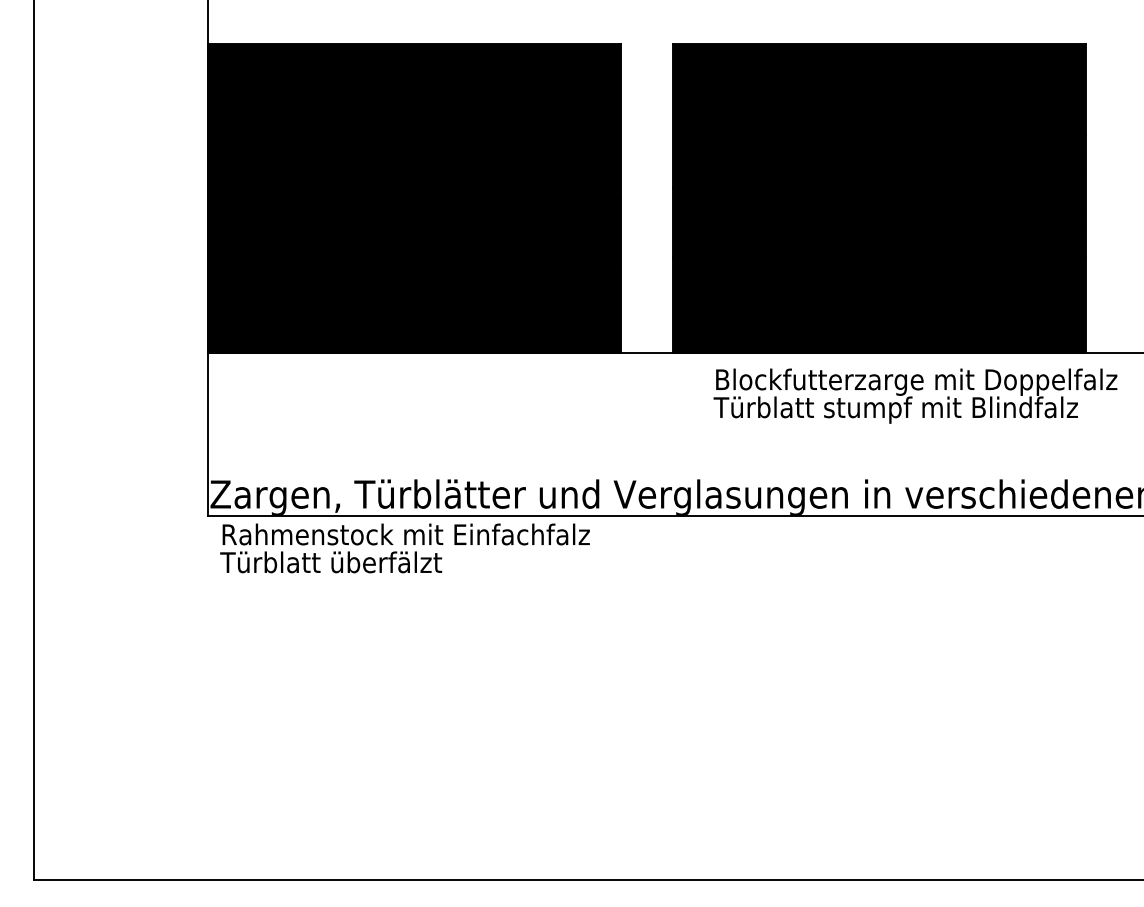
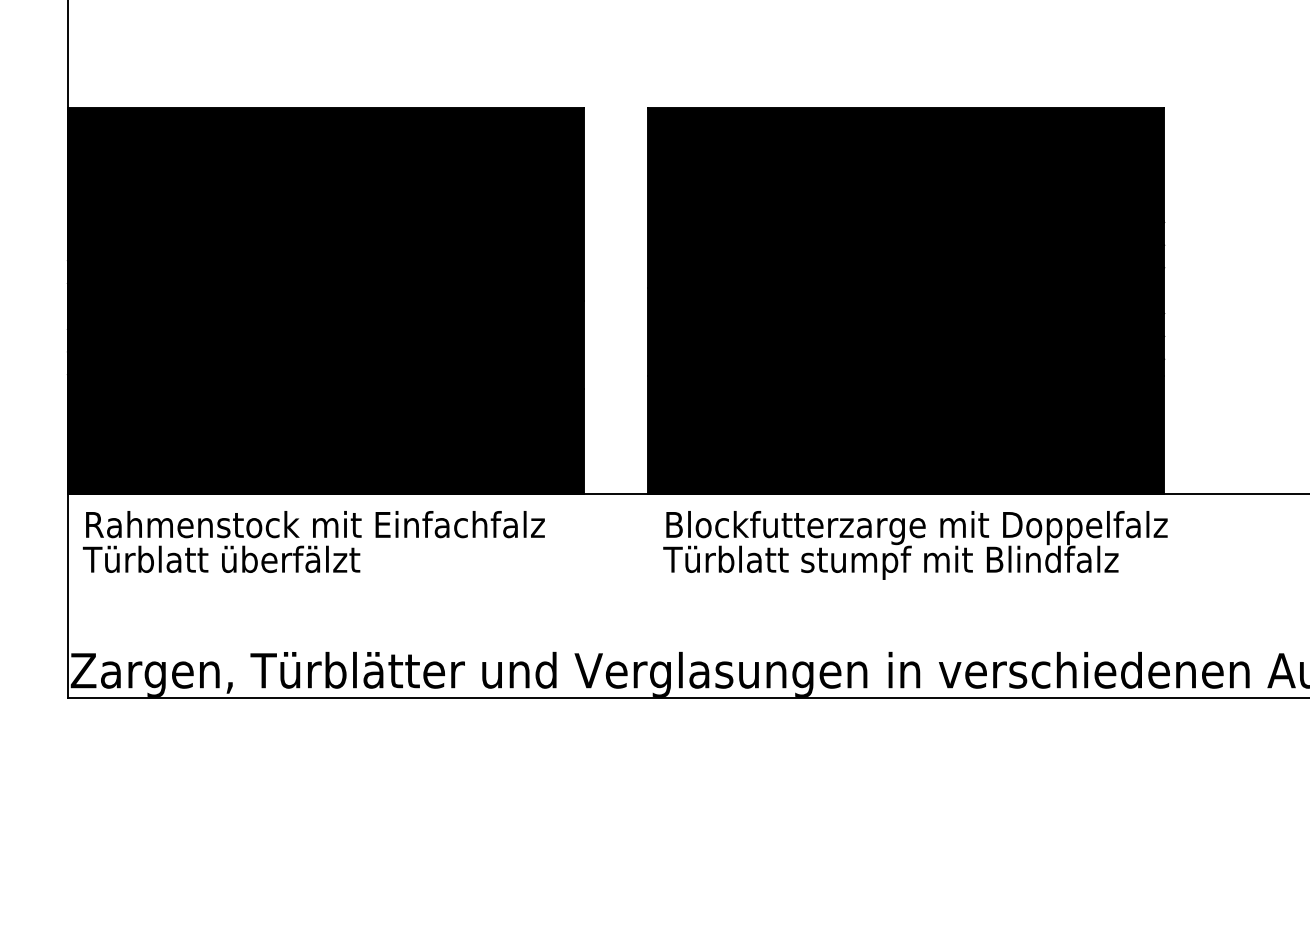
text: (915, 395) -> (915, 544), moved
text: (404, 548) -> (313, 542), moved

